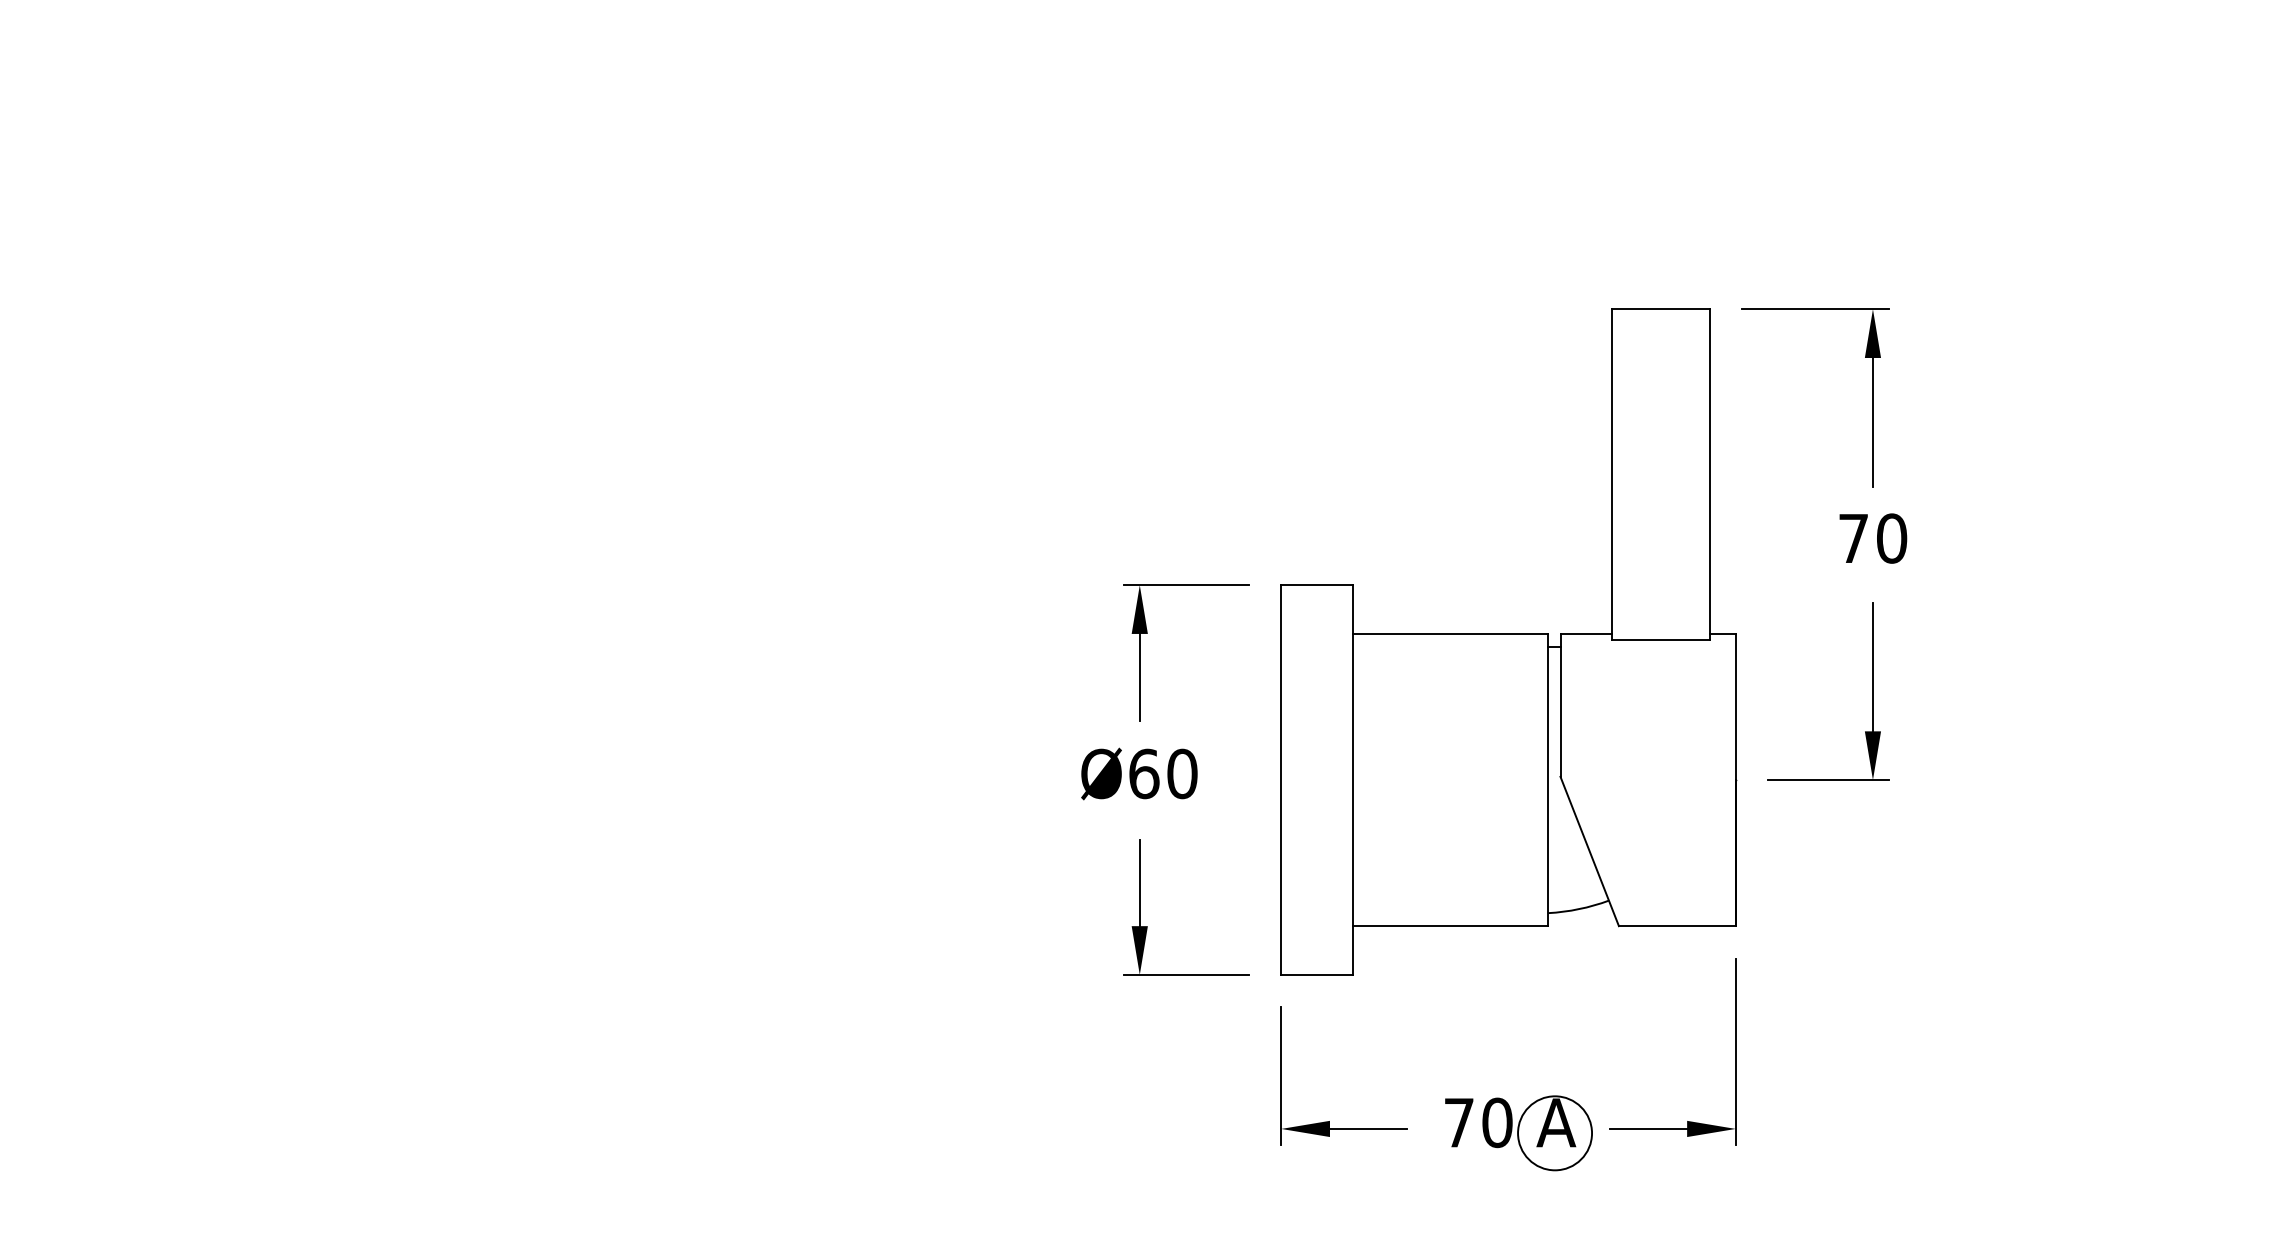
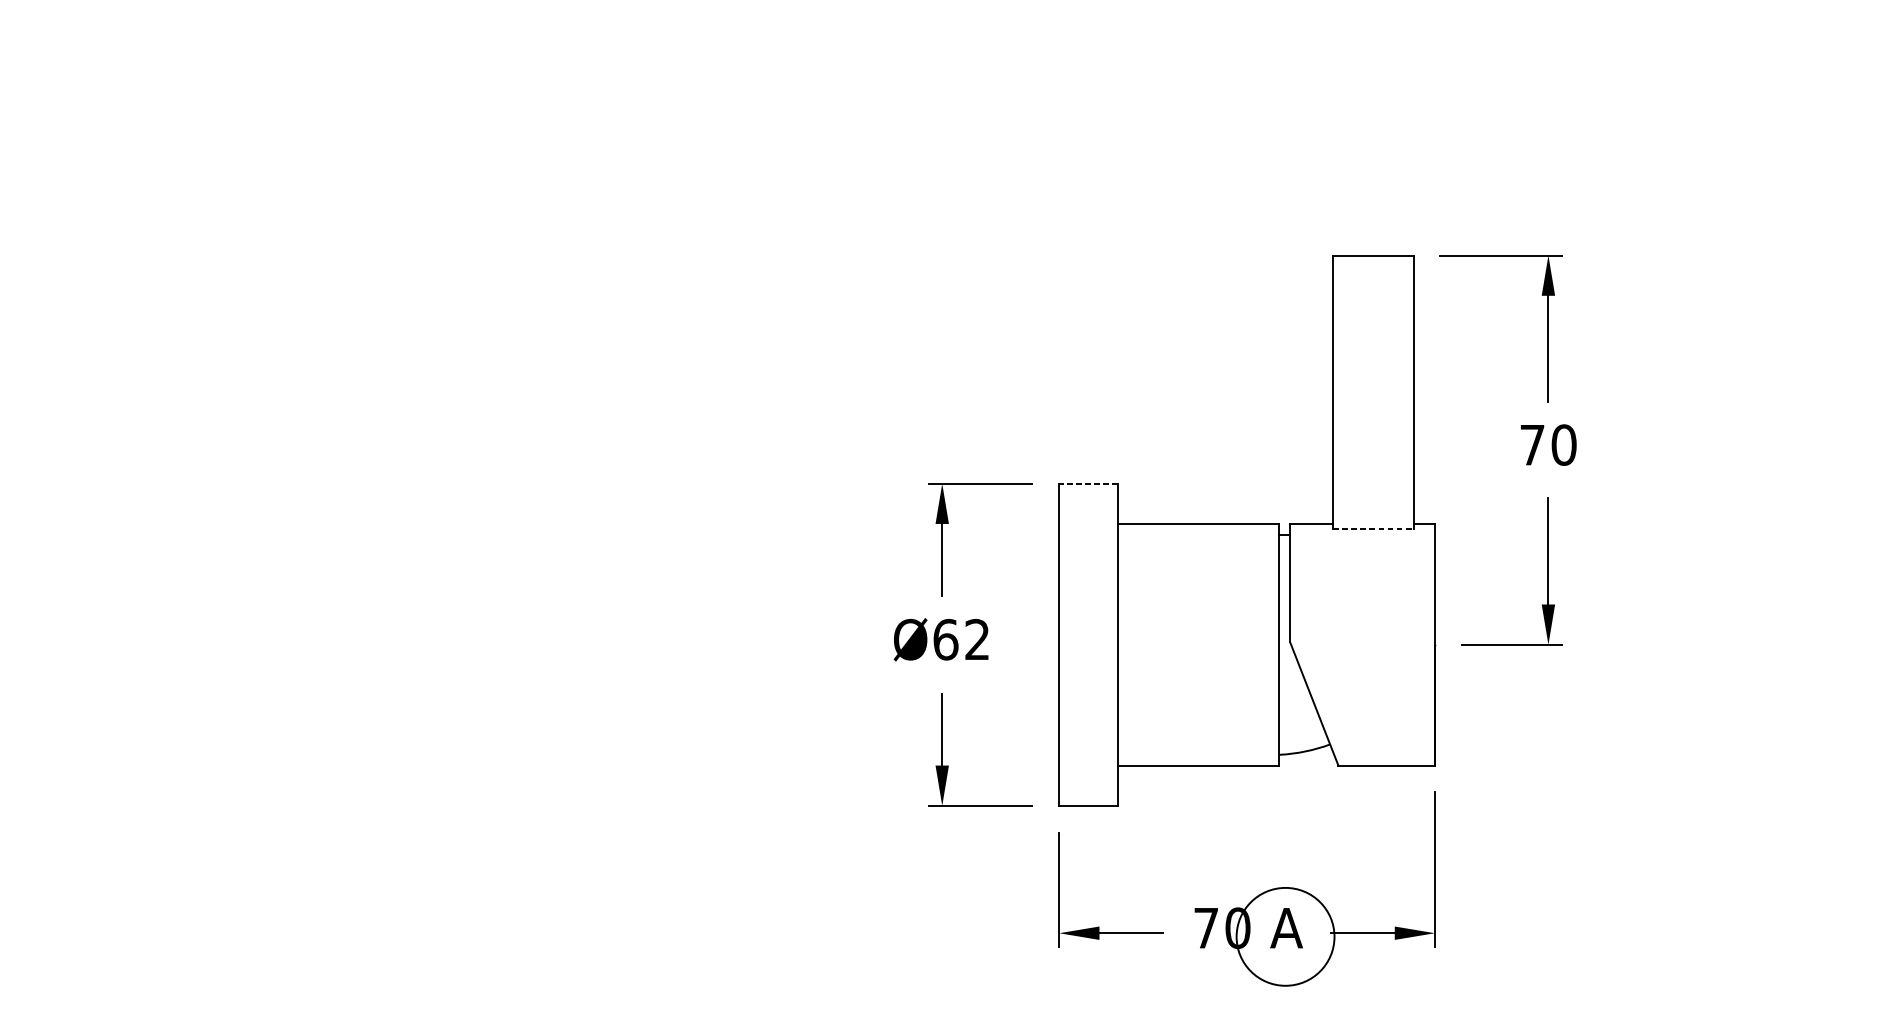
line: (1316, 585) -> (1088, 483), solid -> dashed
line: (1661, 640) -> (1373, 529), solid -> dashed
text: (1182, 773) -> (977, 639), Ø60 -> Ø62
circle: (1555, 1133) -> (1285, 936), size x1.6

